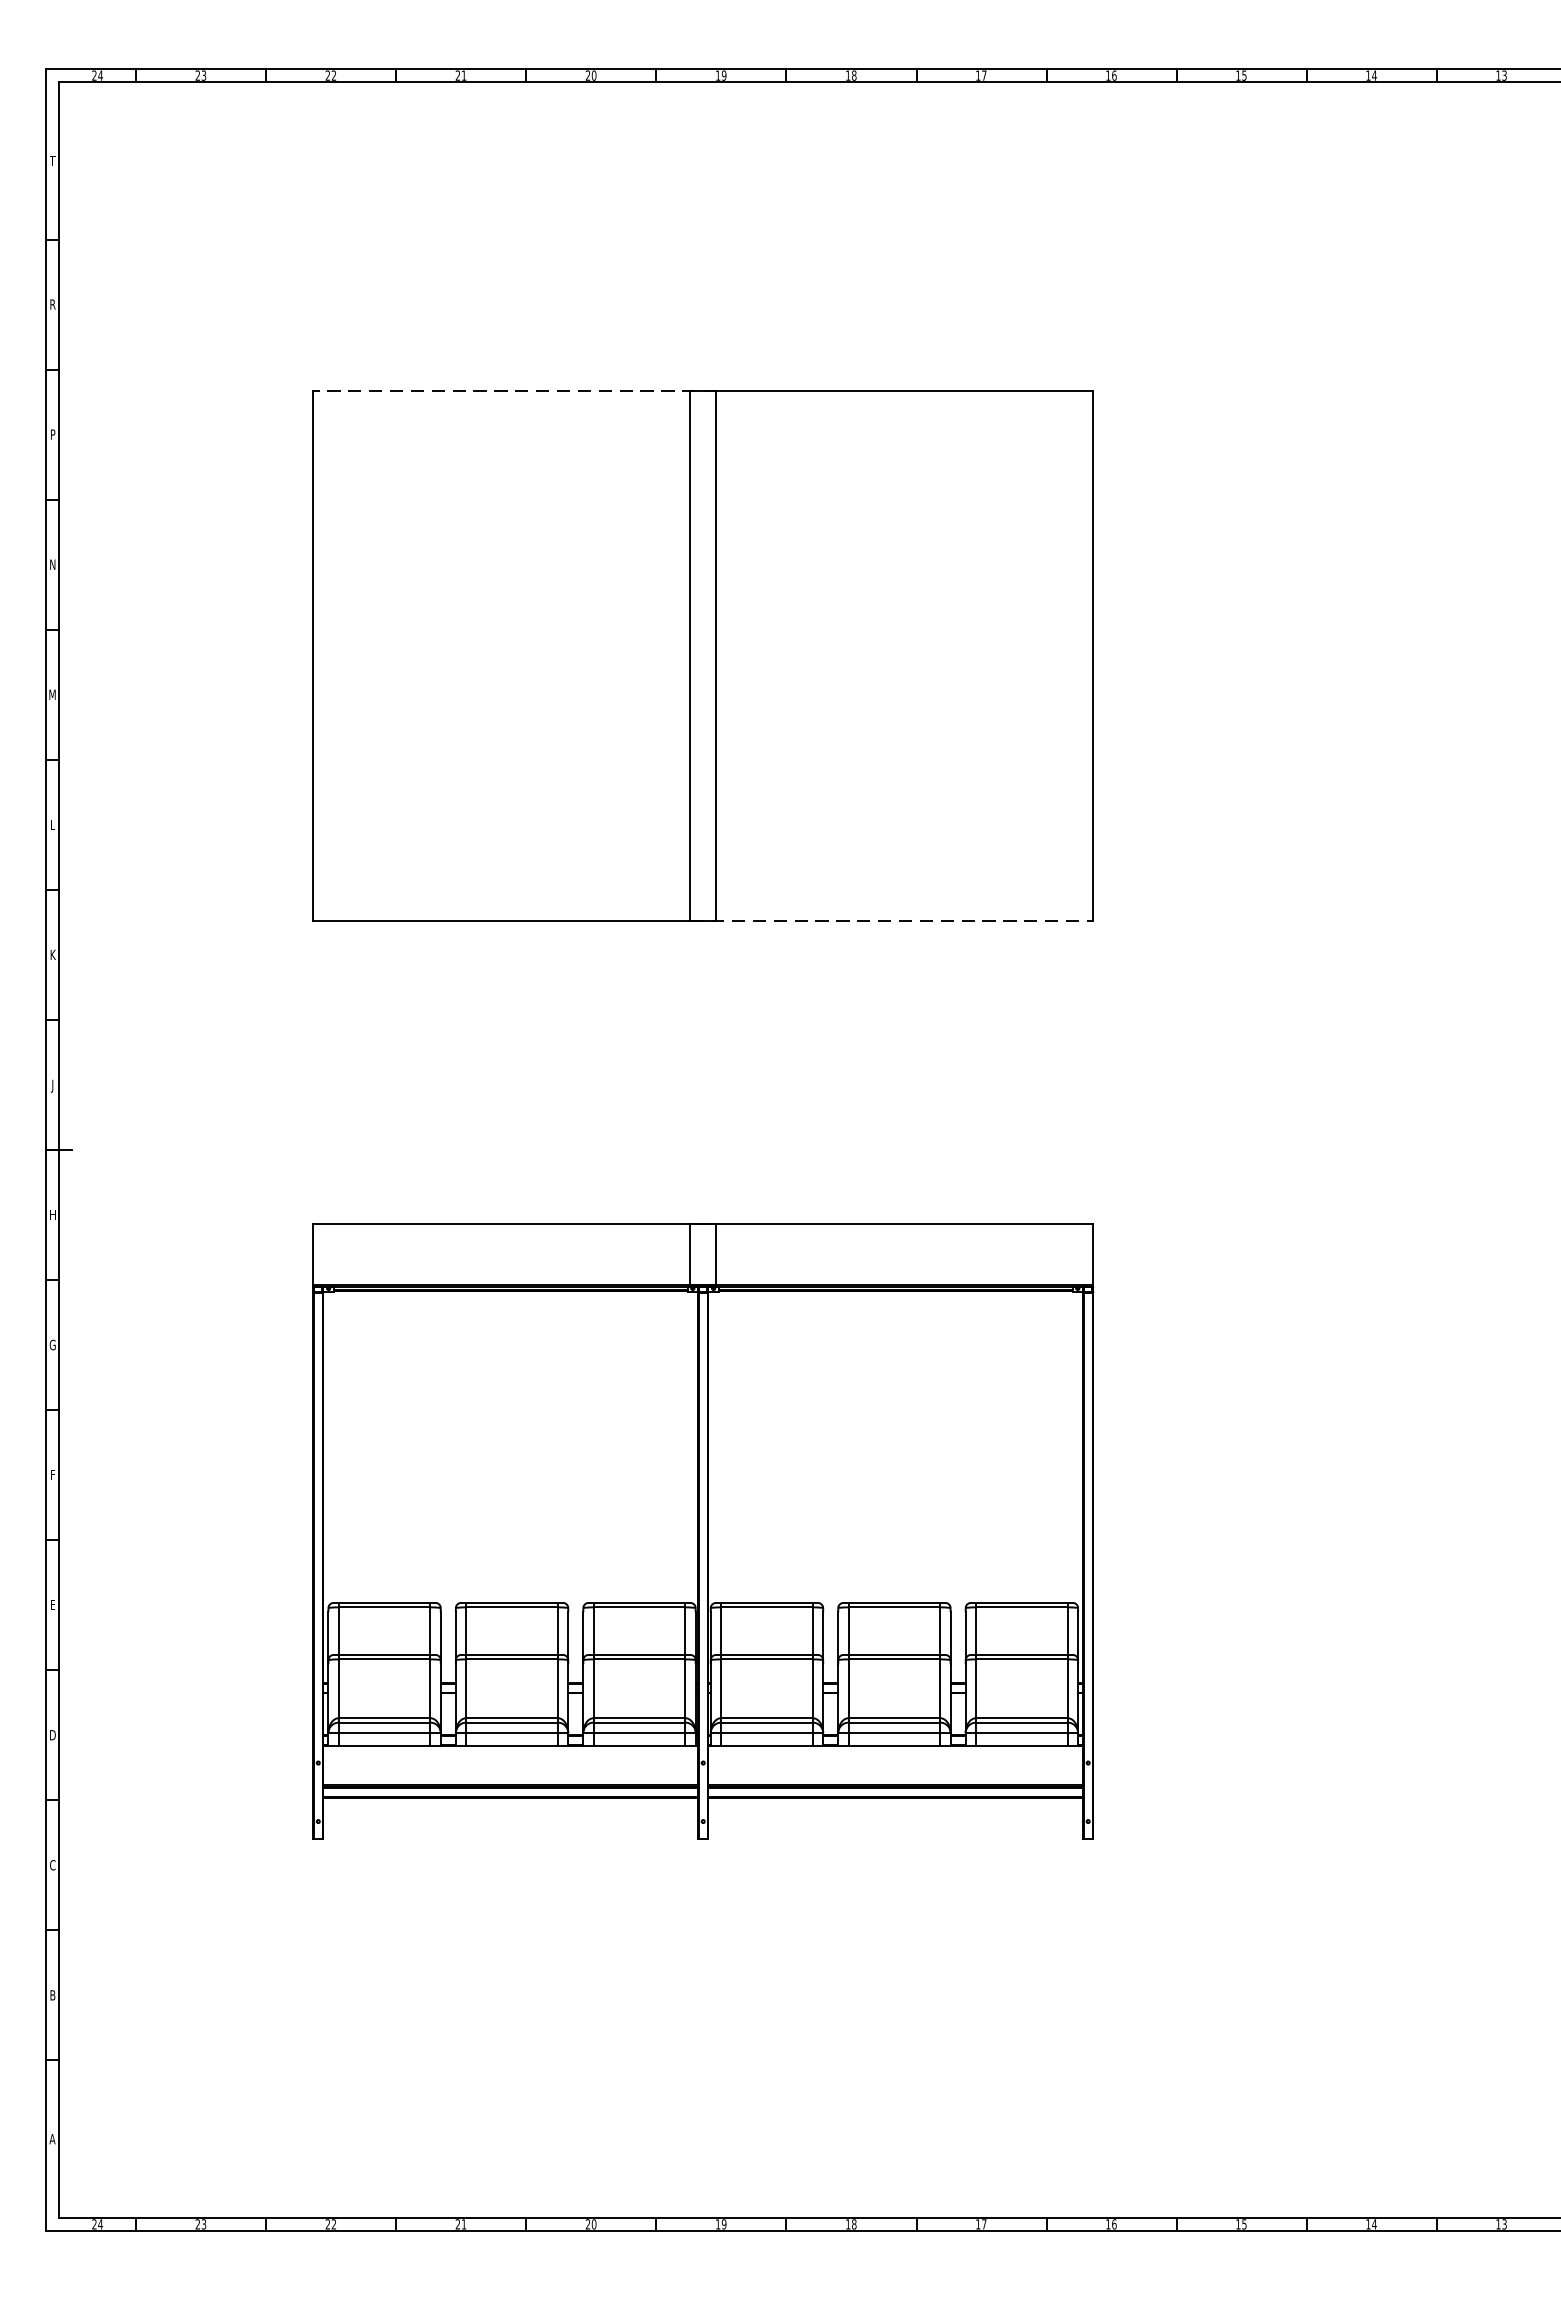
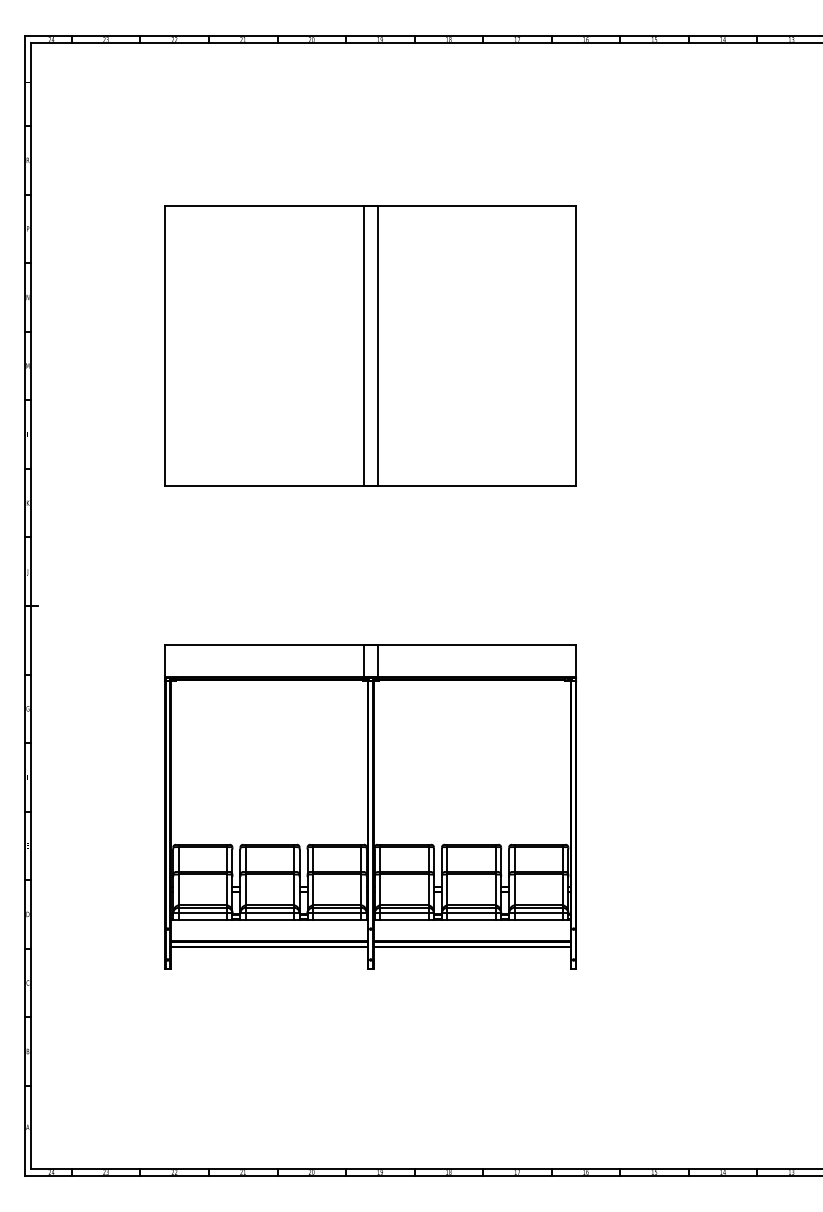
line: (512, 392) -> (270, 206), dashed -> solid
line: (892, 921) -> (470, 485), dashed -> solid

